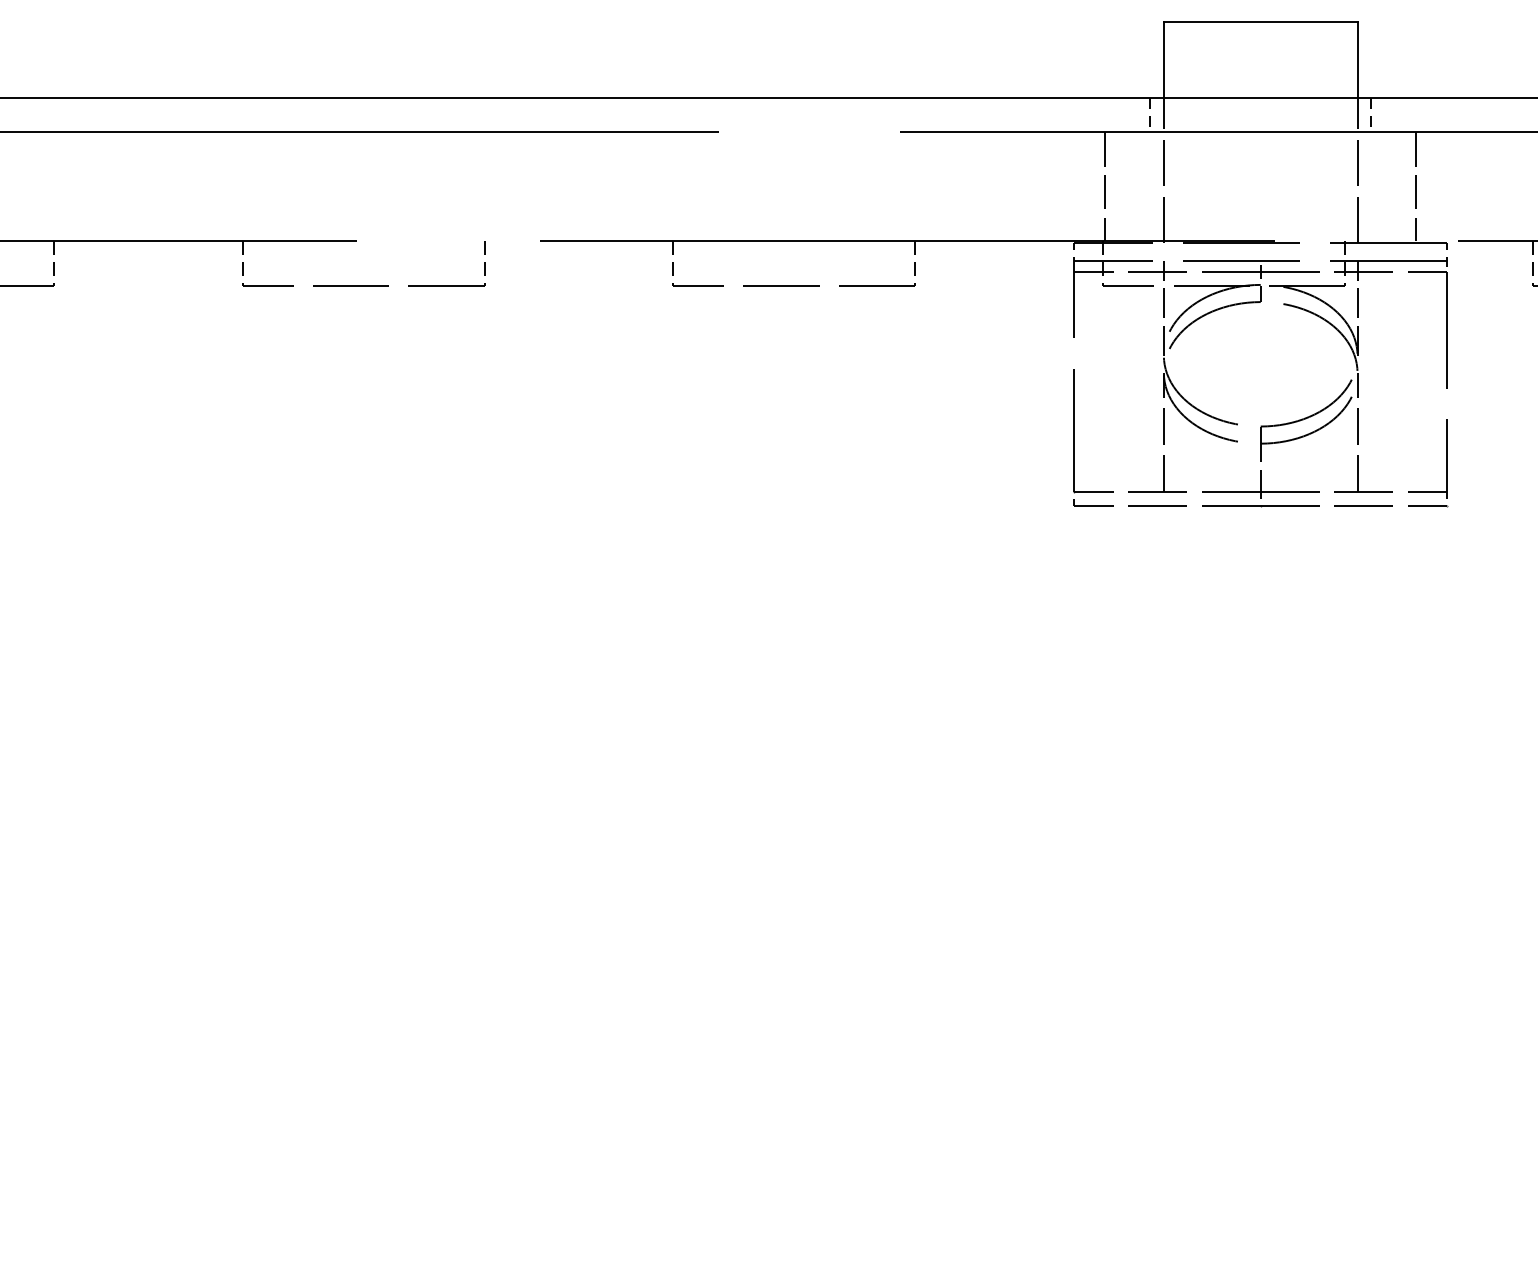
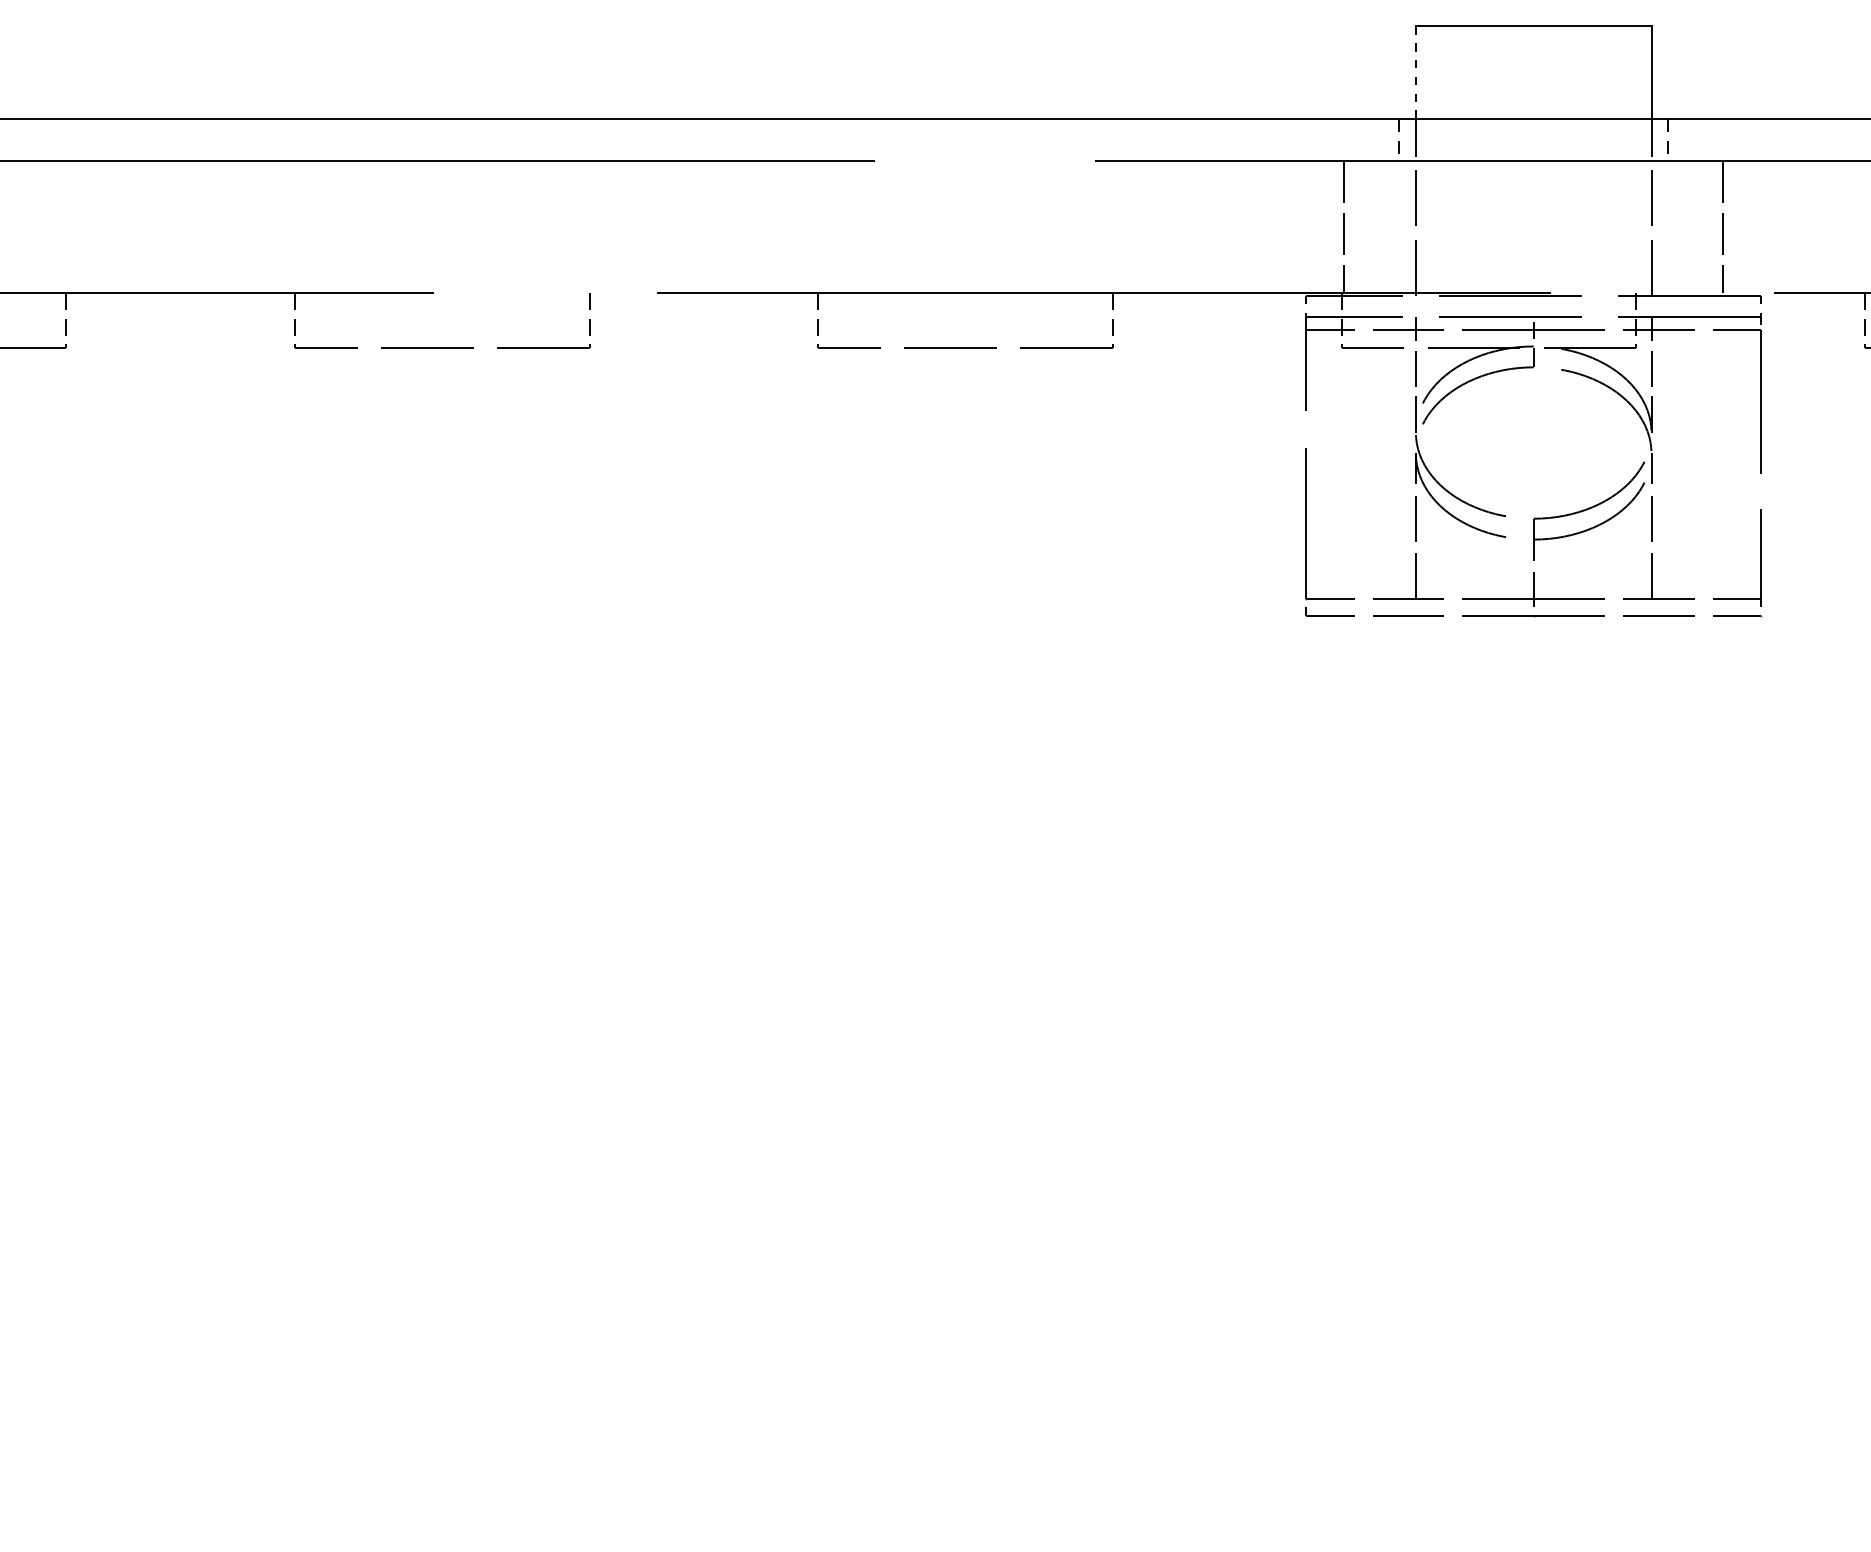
line: (1163, 59) -> (1415, 72), solid -> dashed

